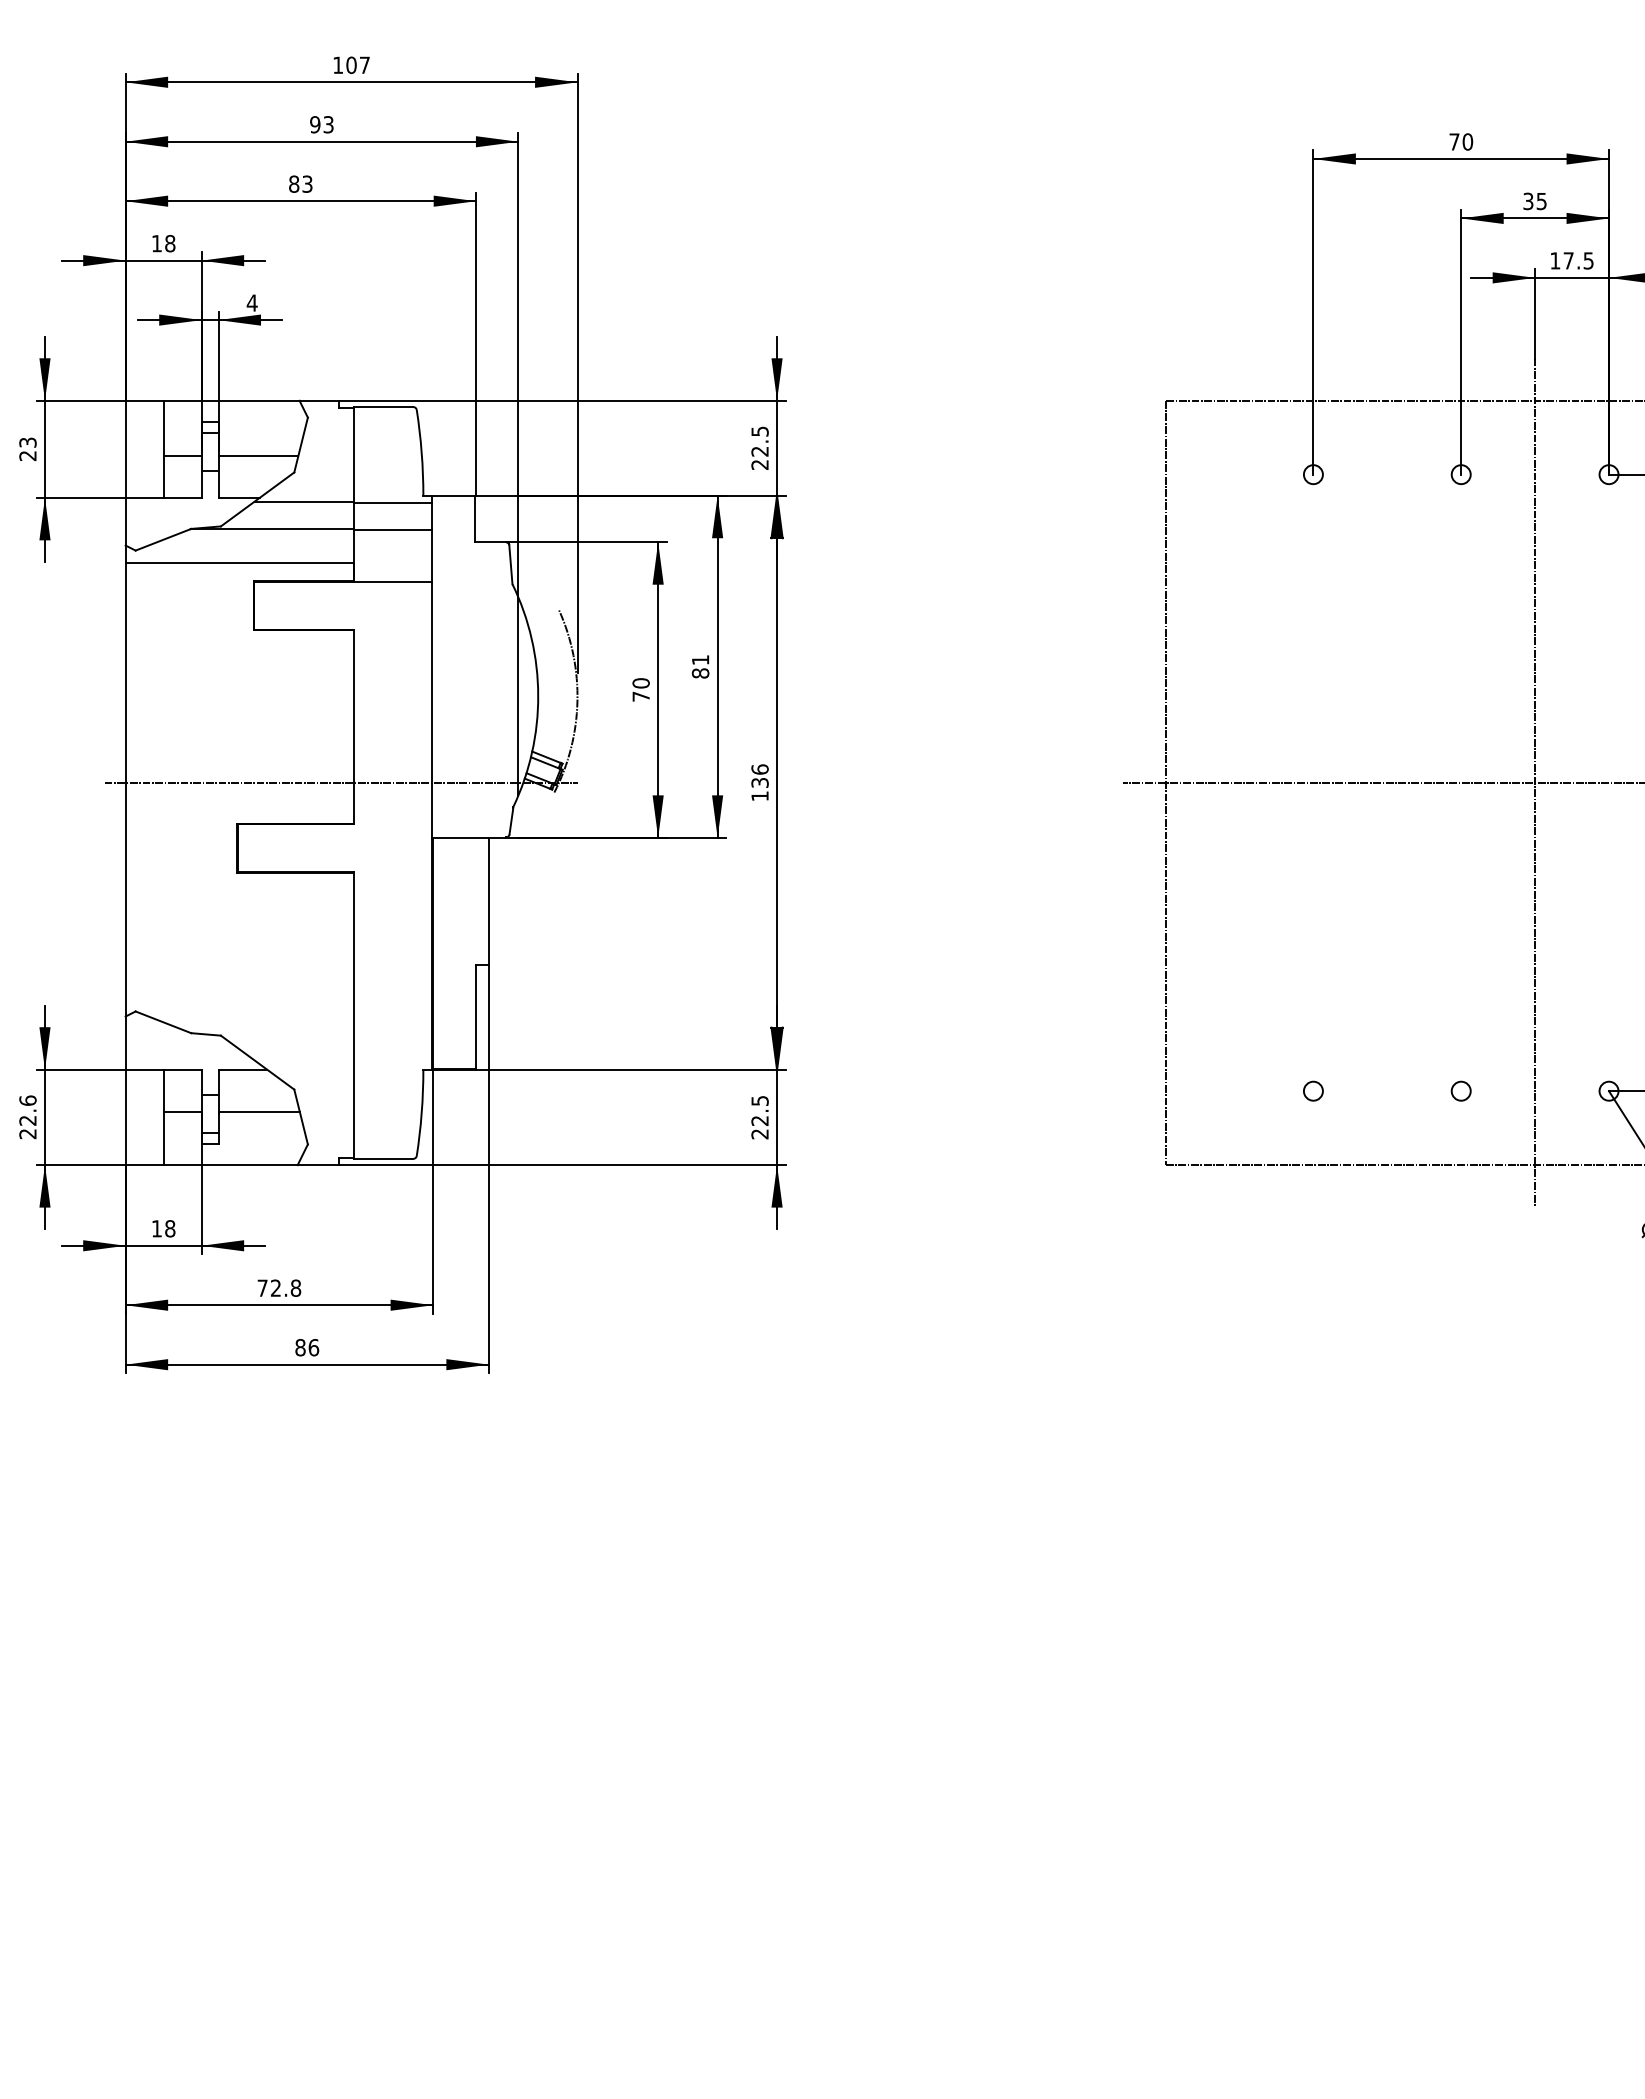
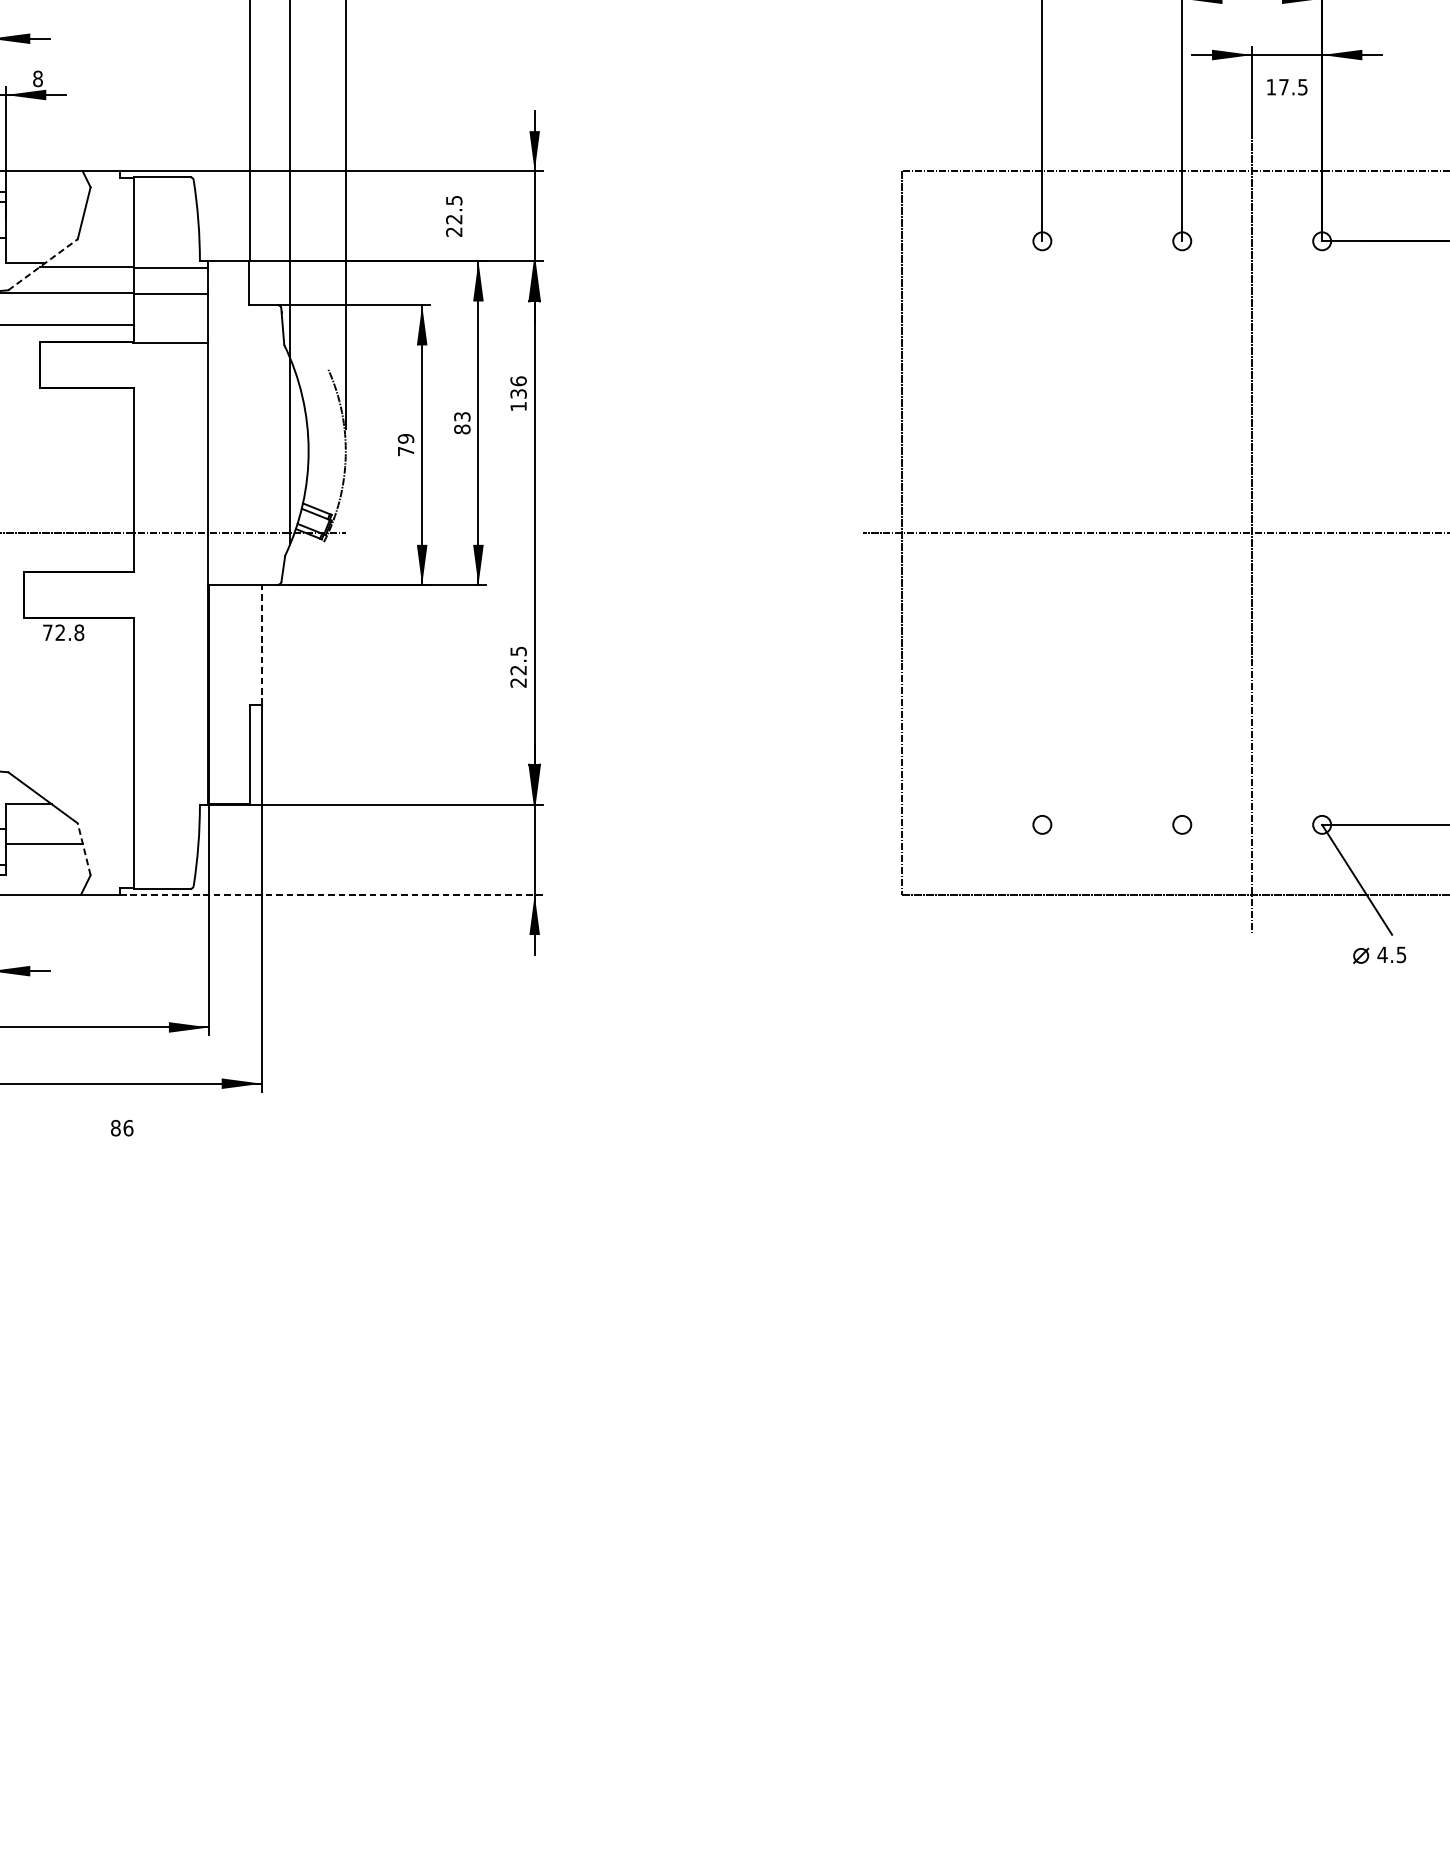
text: (1572, 260) -> (1287, 86), moved
text: (251, 302) -> (37, 78), 4 -> 8
text: (759, 447) -> (453, 215), moved
line: (258, 455) -> (43, 223), removed
line: (257, 499) -> (42, 264), solid -> dashed
text: (700, 660) -> (462, 417), 81 -> 83
text: (640, 683) -> (405, 438), 70 -> 79
text: (759, 782) -> (518, 393), moved
line: (488, 900) -> (261, 644), solid -> dashed
line: (300, 1116) -> (83, 848), solid -> dashed
text: (759, 1117) -> (518, 667), moved
line: (562, 1165) -> (331, 895), solid -> dashed
text: (279, 1287) -> (63, 632), moved
text: (307, 1347) -> (122, 1128), moved

